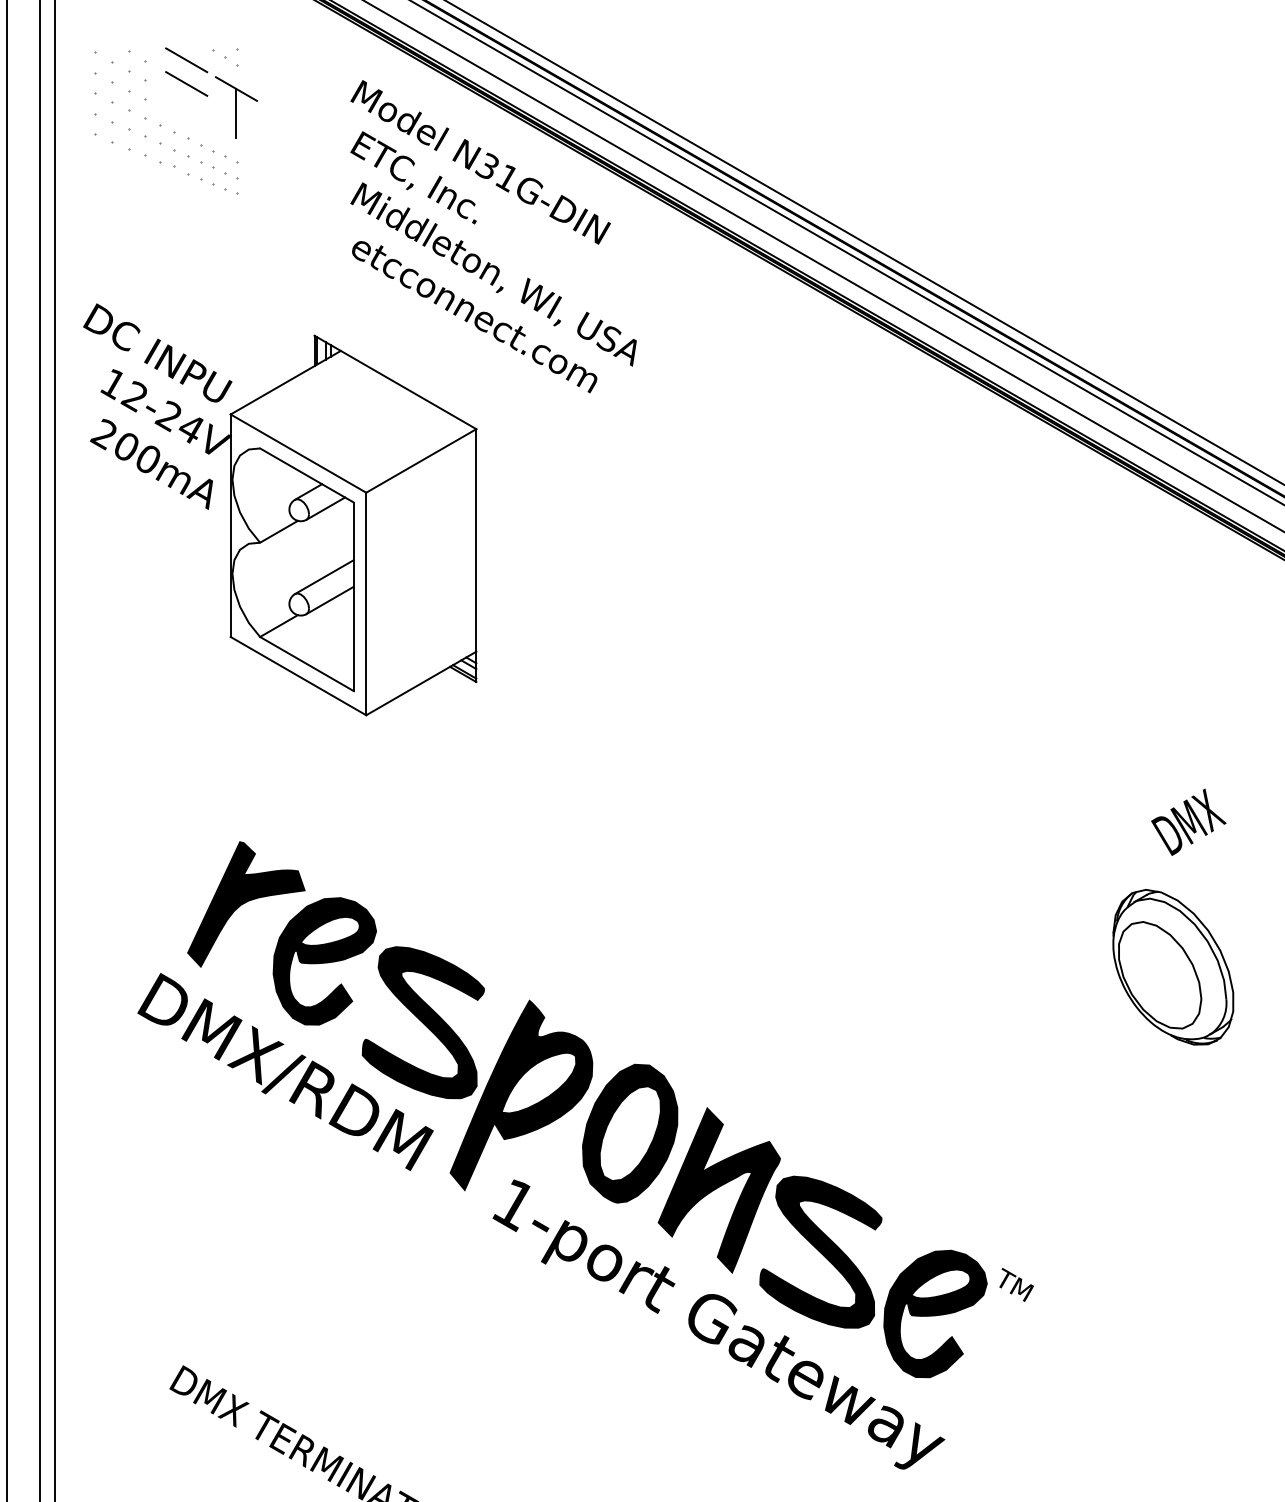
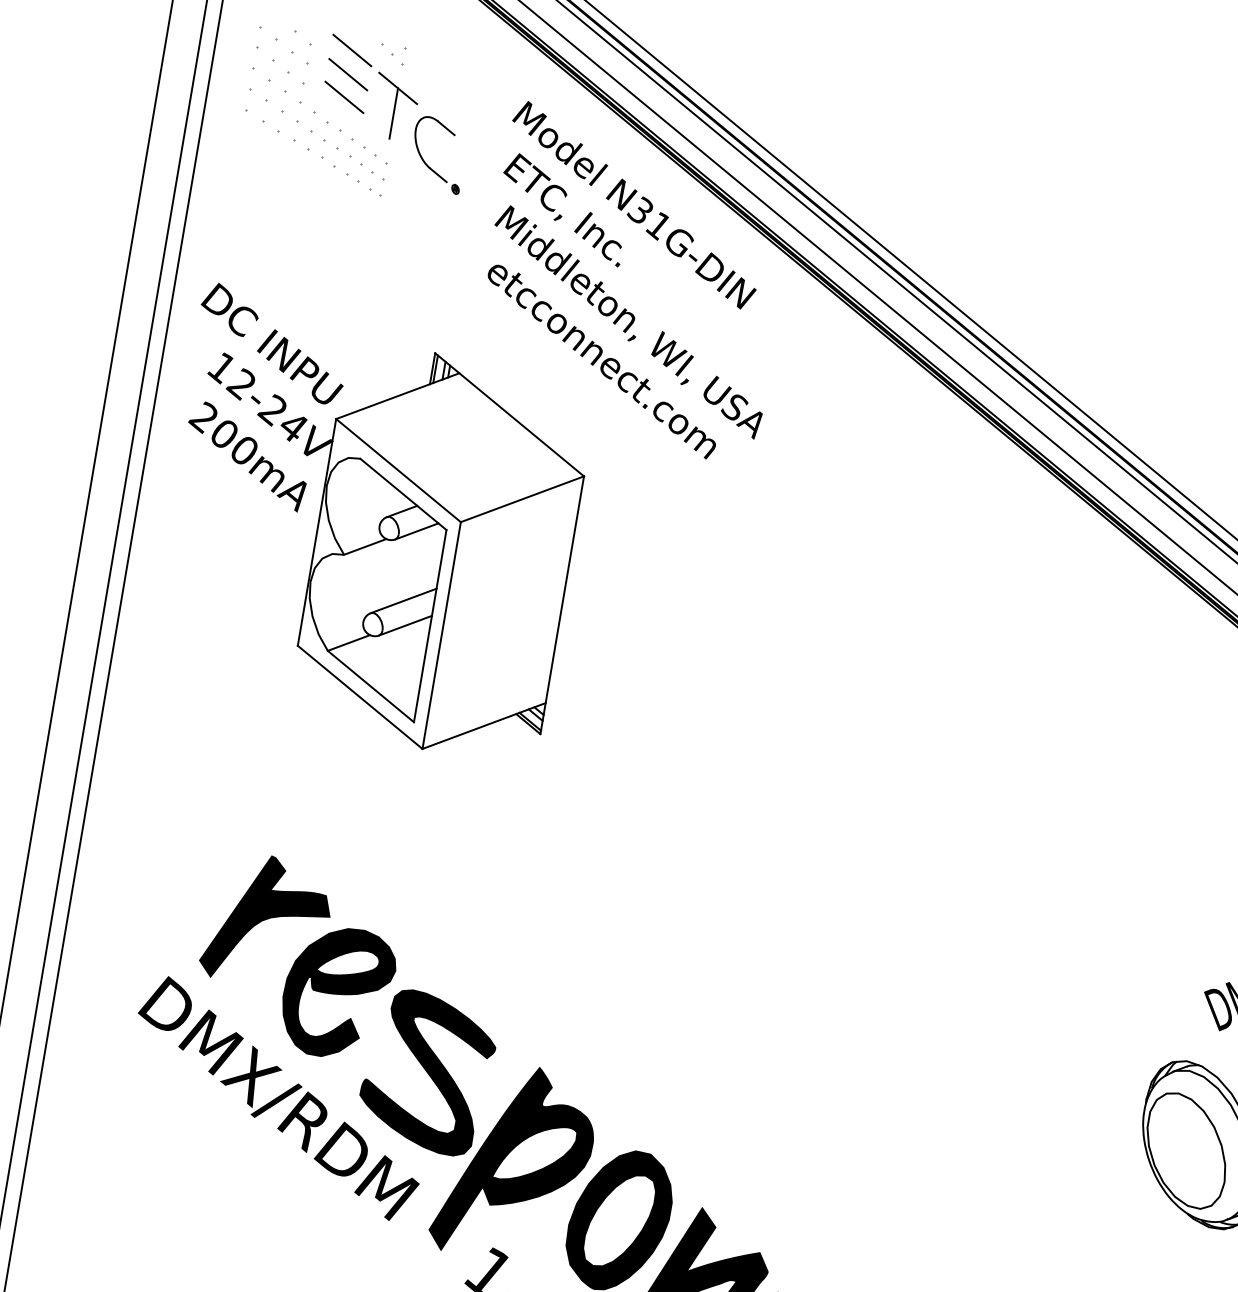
line: (186, 106) -> (344, 97), added
part: (275, 155) -> (426, 162), added

